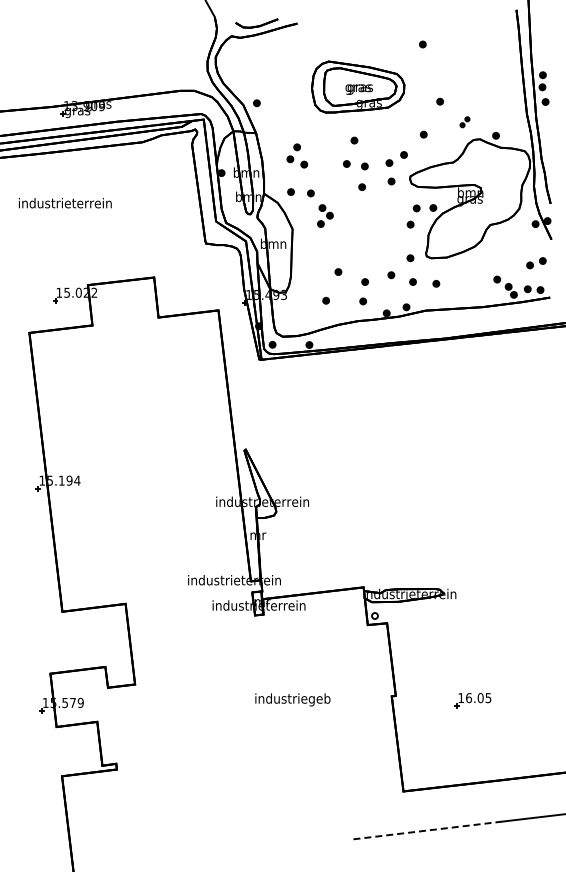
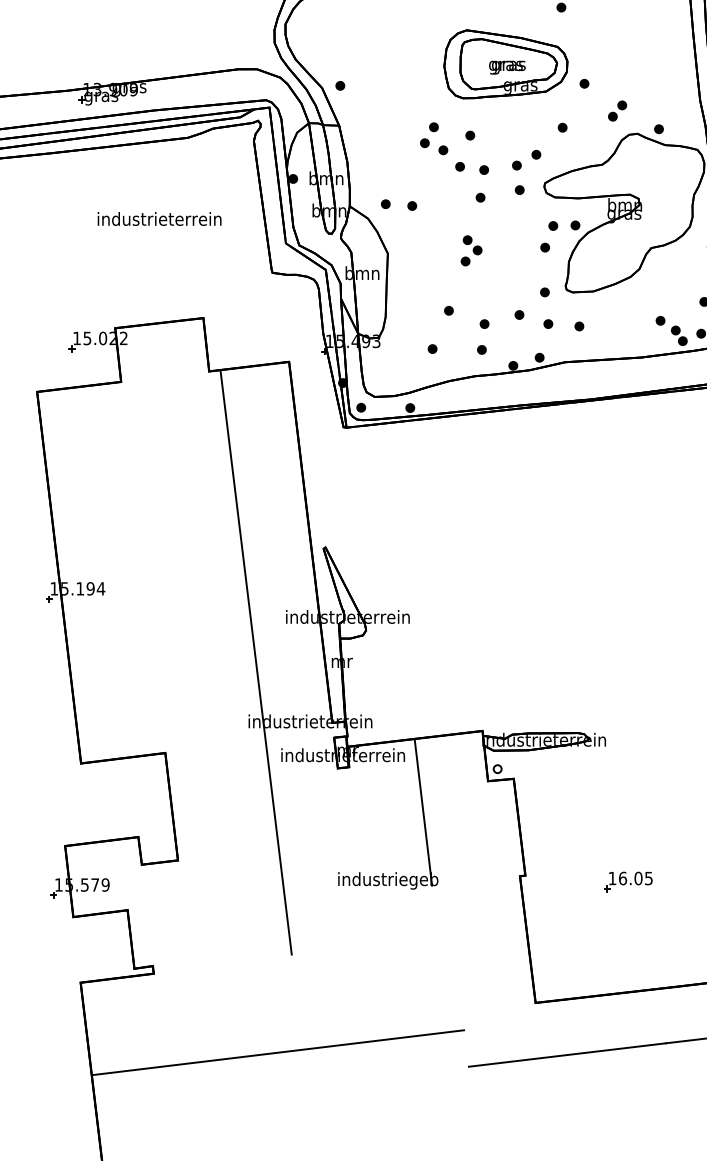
part: (358, 86) -> (506, 63), moved
part: (464, 122) -> (616, 111), size x1.43
part: (297, 155) -> (434, 138), moved
text: (65, 203) -> (159, 219), moved
part: (325, 215) -> (471, 250), moved
line: (193, 536) -> (255, 663), added
line: (318, 648) -> (422, 812), added
line: (210, 828) -> (278, 1052), added
line: (427, 830) -> (567, 1054), dashed -> solid

